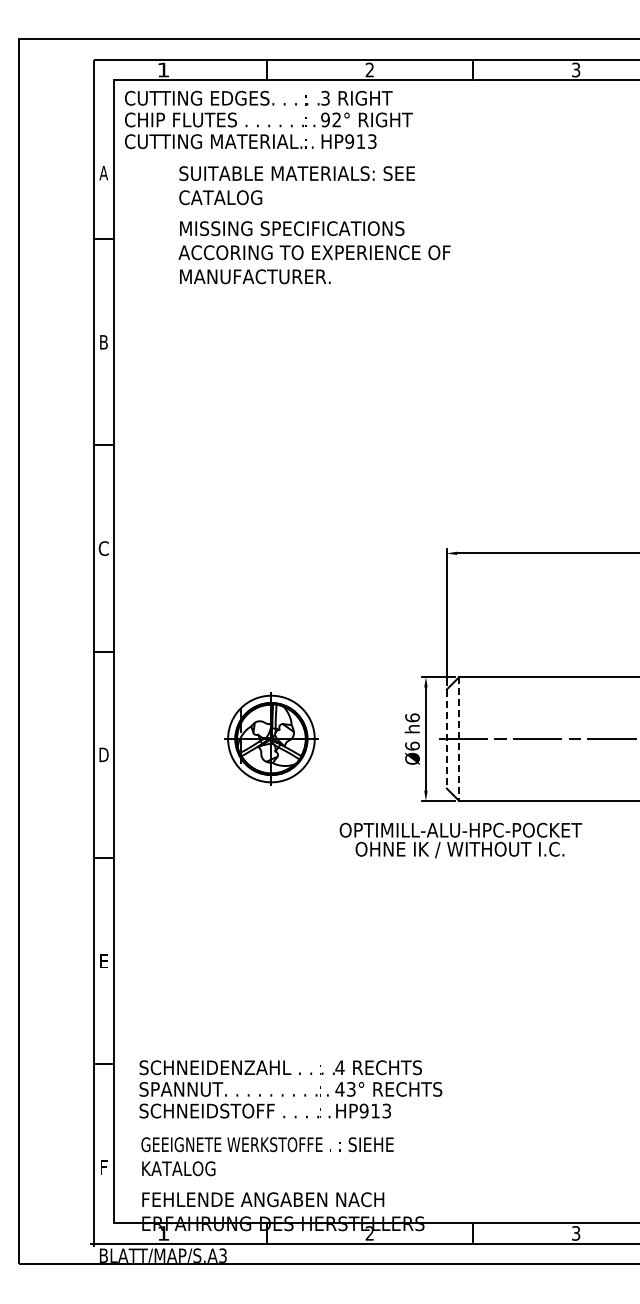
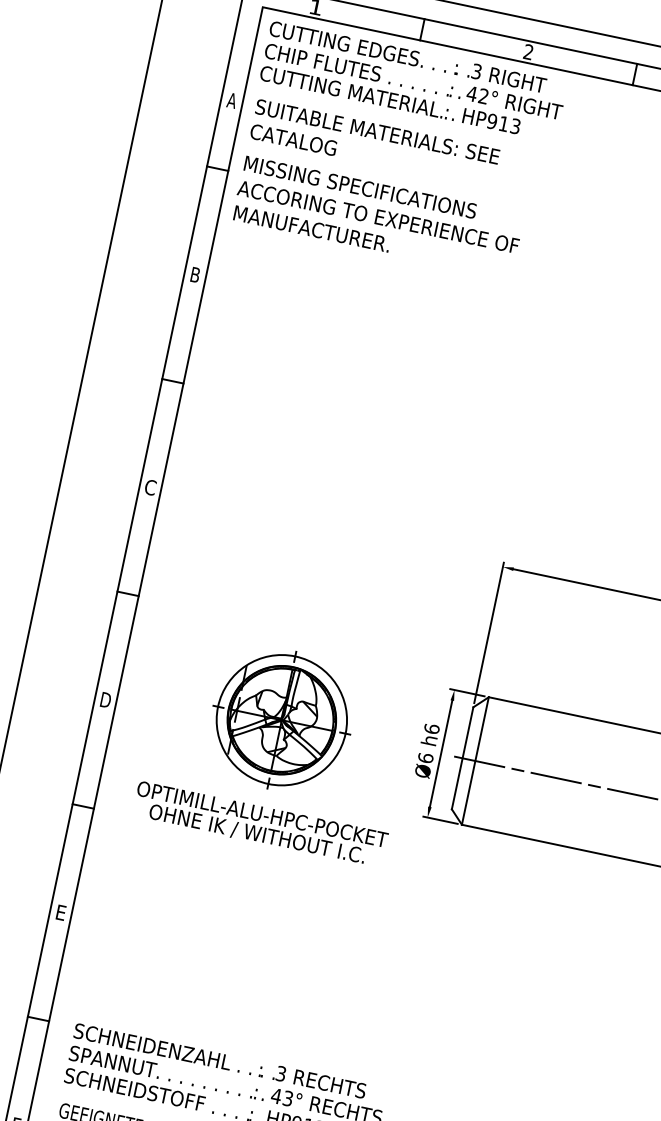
text: (325, 119) -> (472, 93), 92° -> 42°
text: (314, 225) -> (384, 189), moved
part: (271, 738) -> (282, 719), size x1.43
line: (446, 739) -> (462, 758), dashed -> solid
line: (459, 739) -> (475, 761), dashed -> solid
text: (460, 840) -> (259, 824), moved
text: (339, 1067) -> (280, 1073), 4 -> 3

